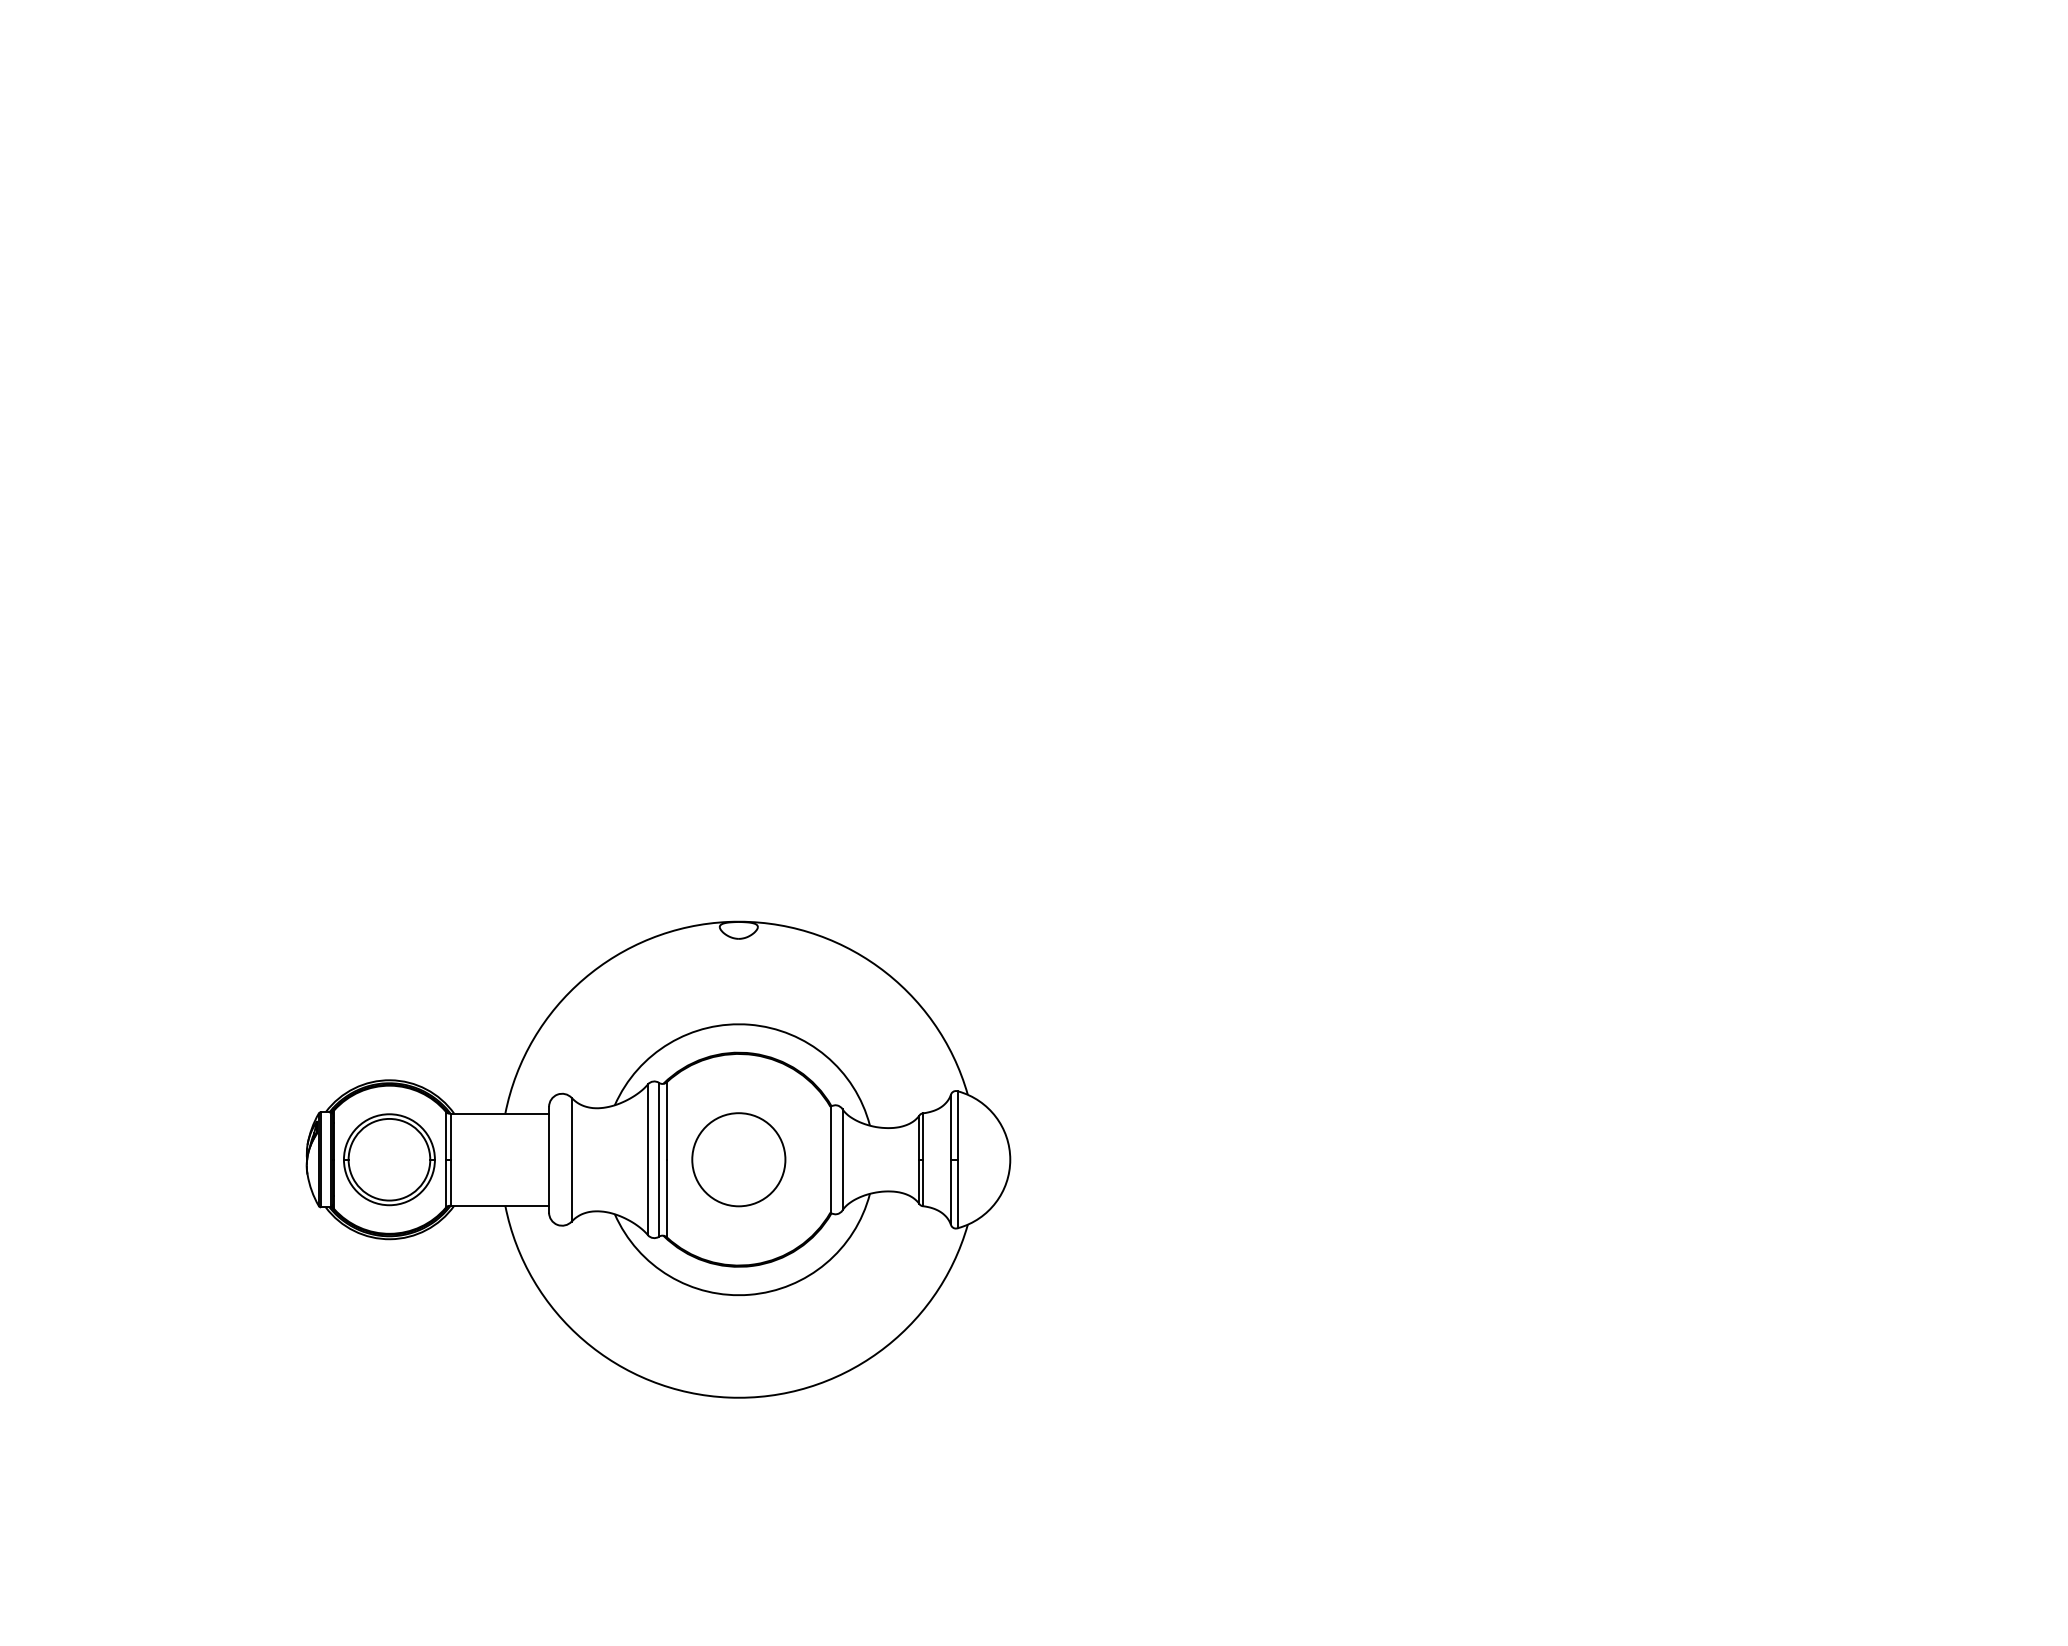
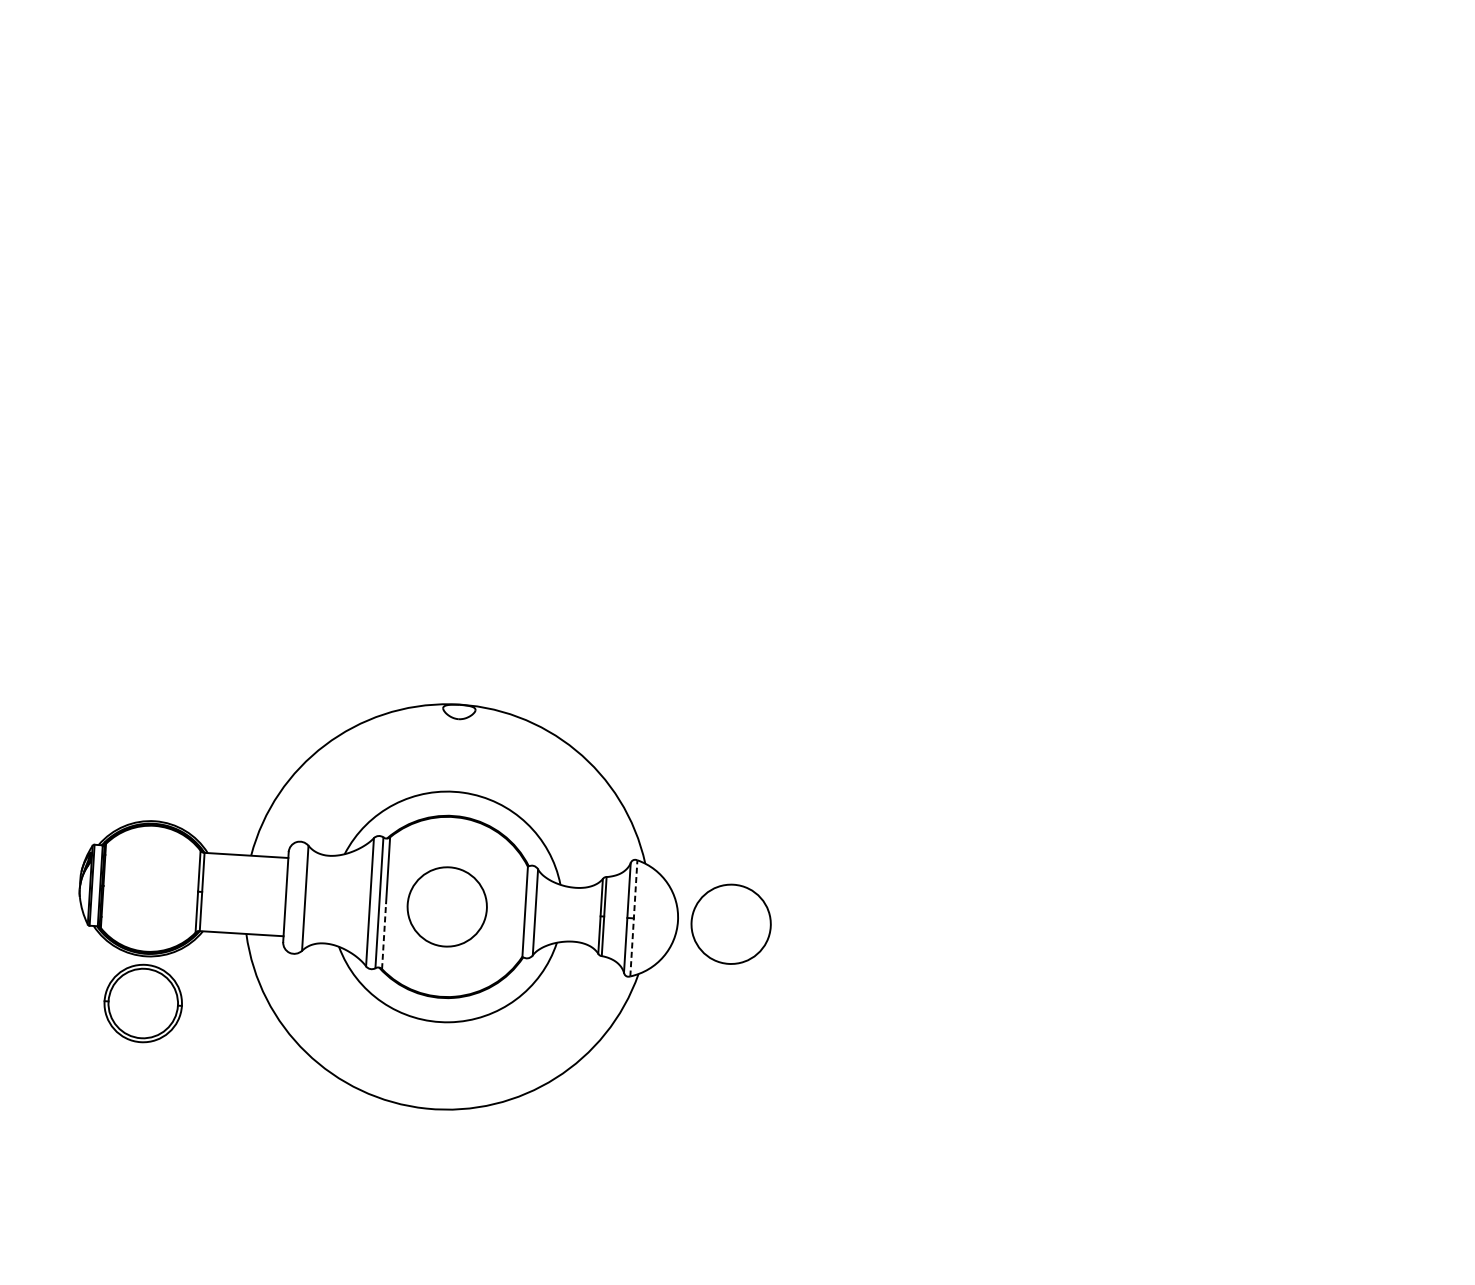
part: (389, 1159) -> (143, 1003), moved
line: (958, 1159) -> (633, 918), solid -> dashed
circle: (1072, 1159) -> (730, 924), added
line: (666, 1198) -> (383, 936), solid -> dashed

